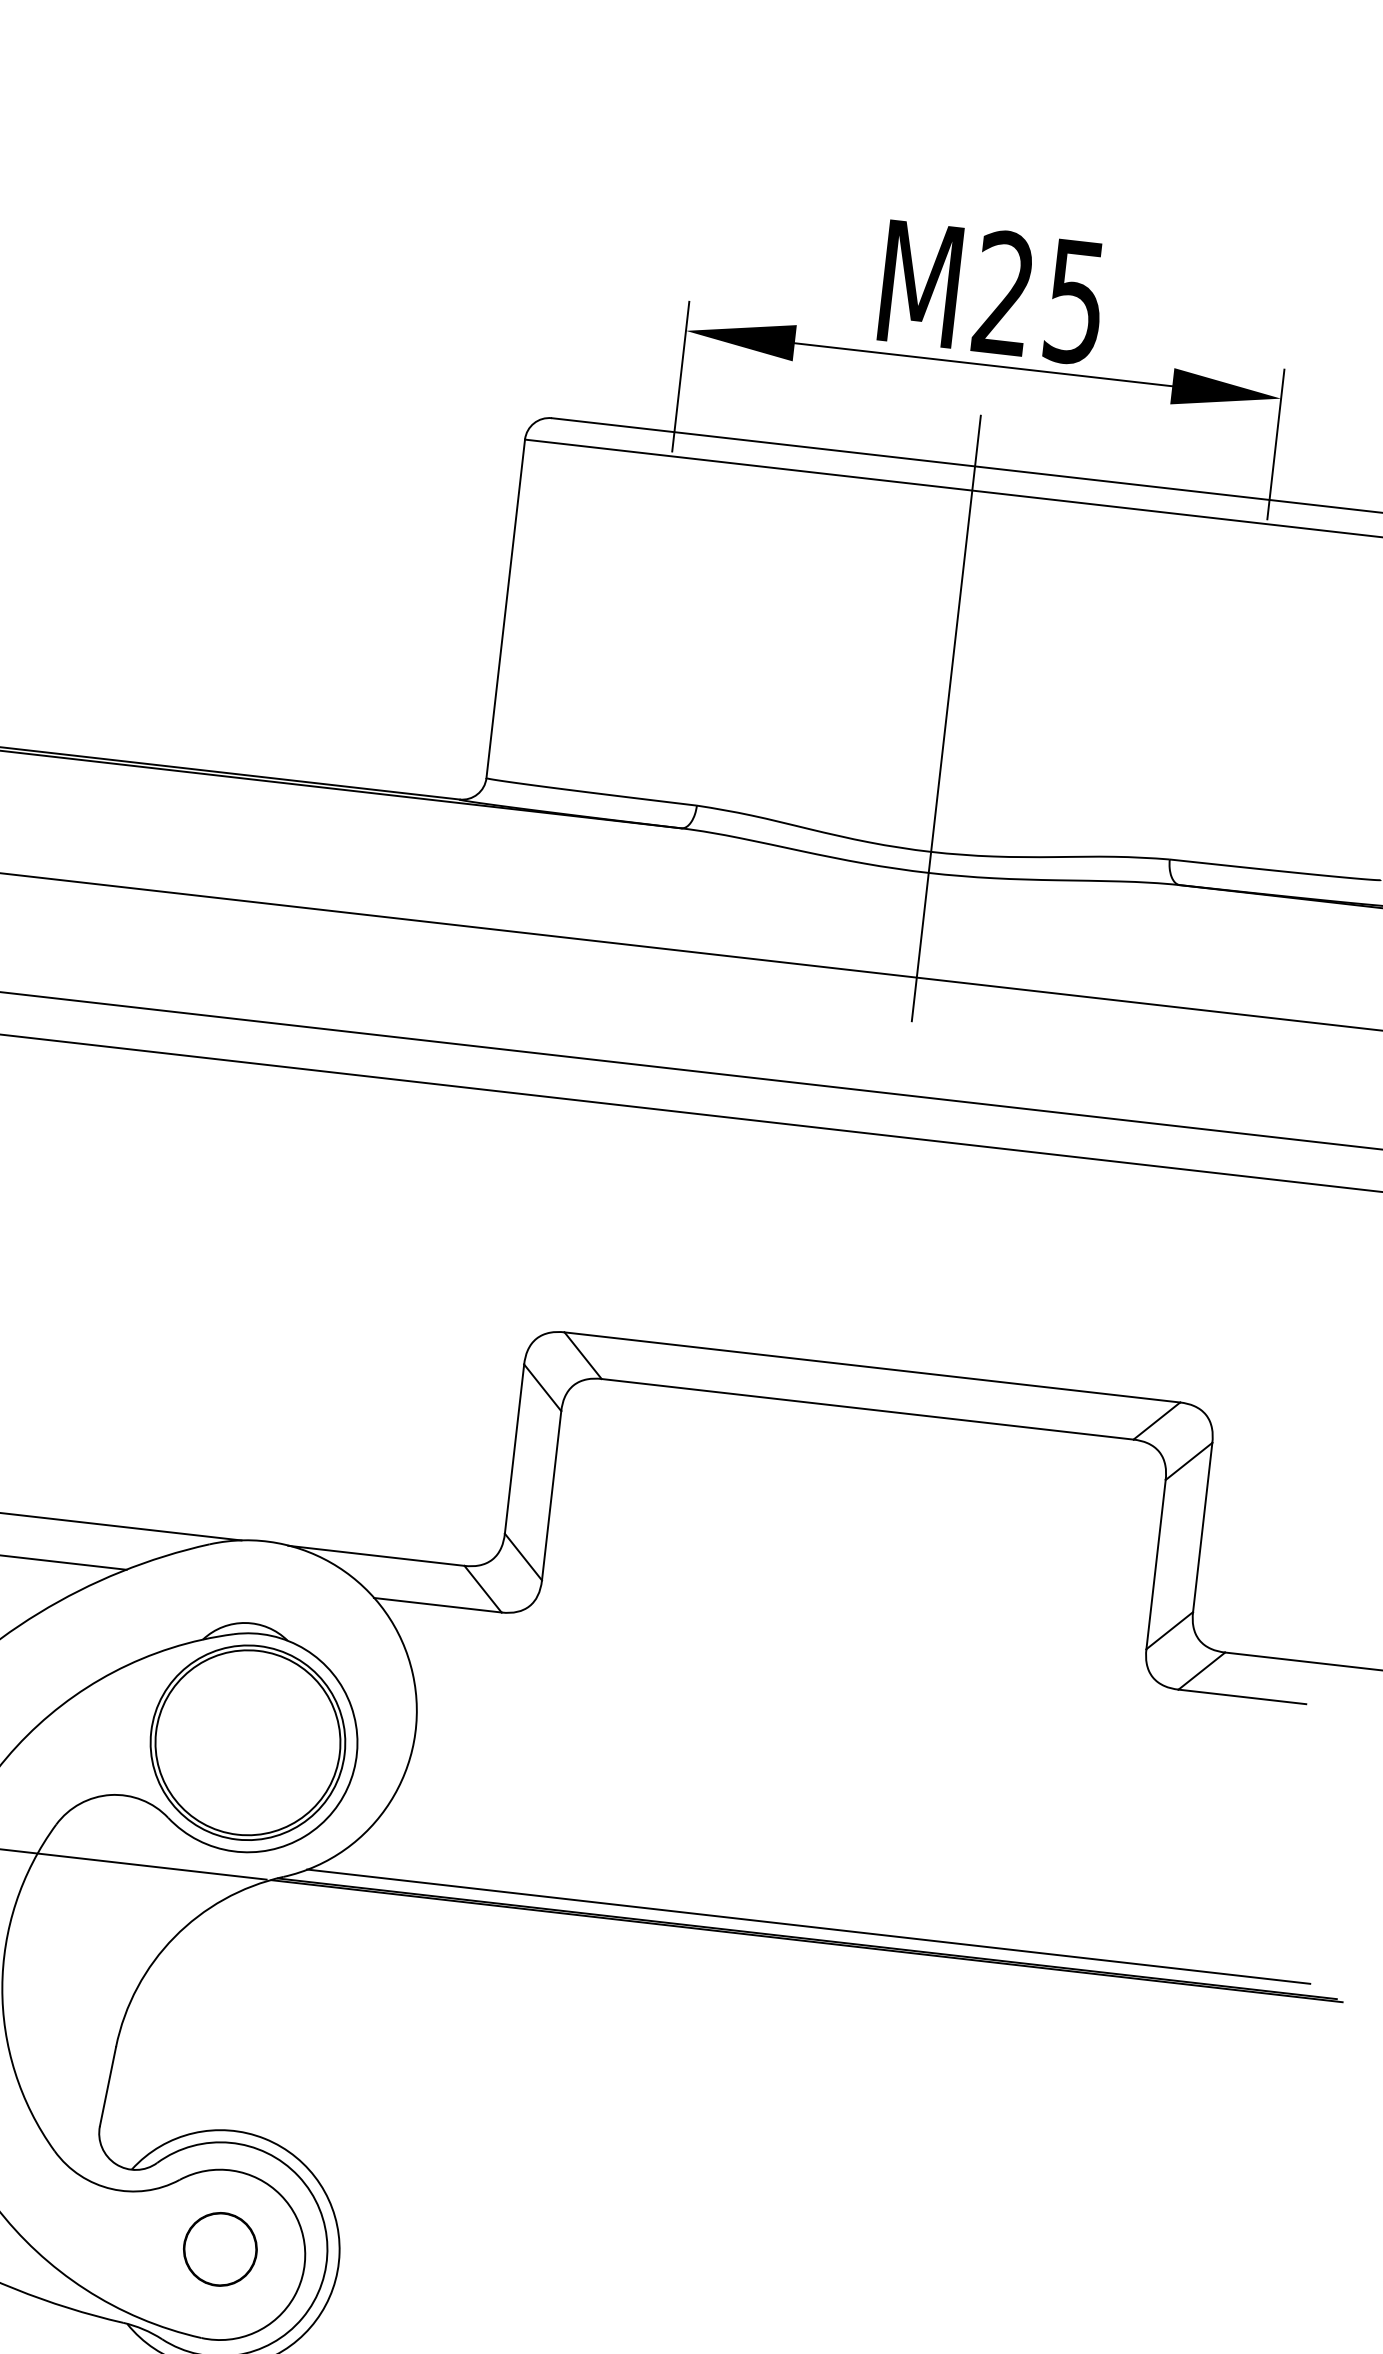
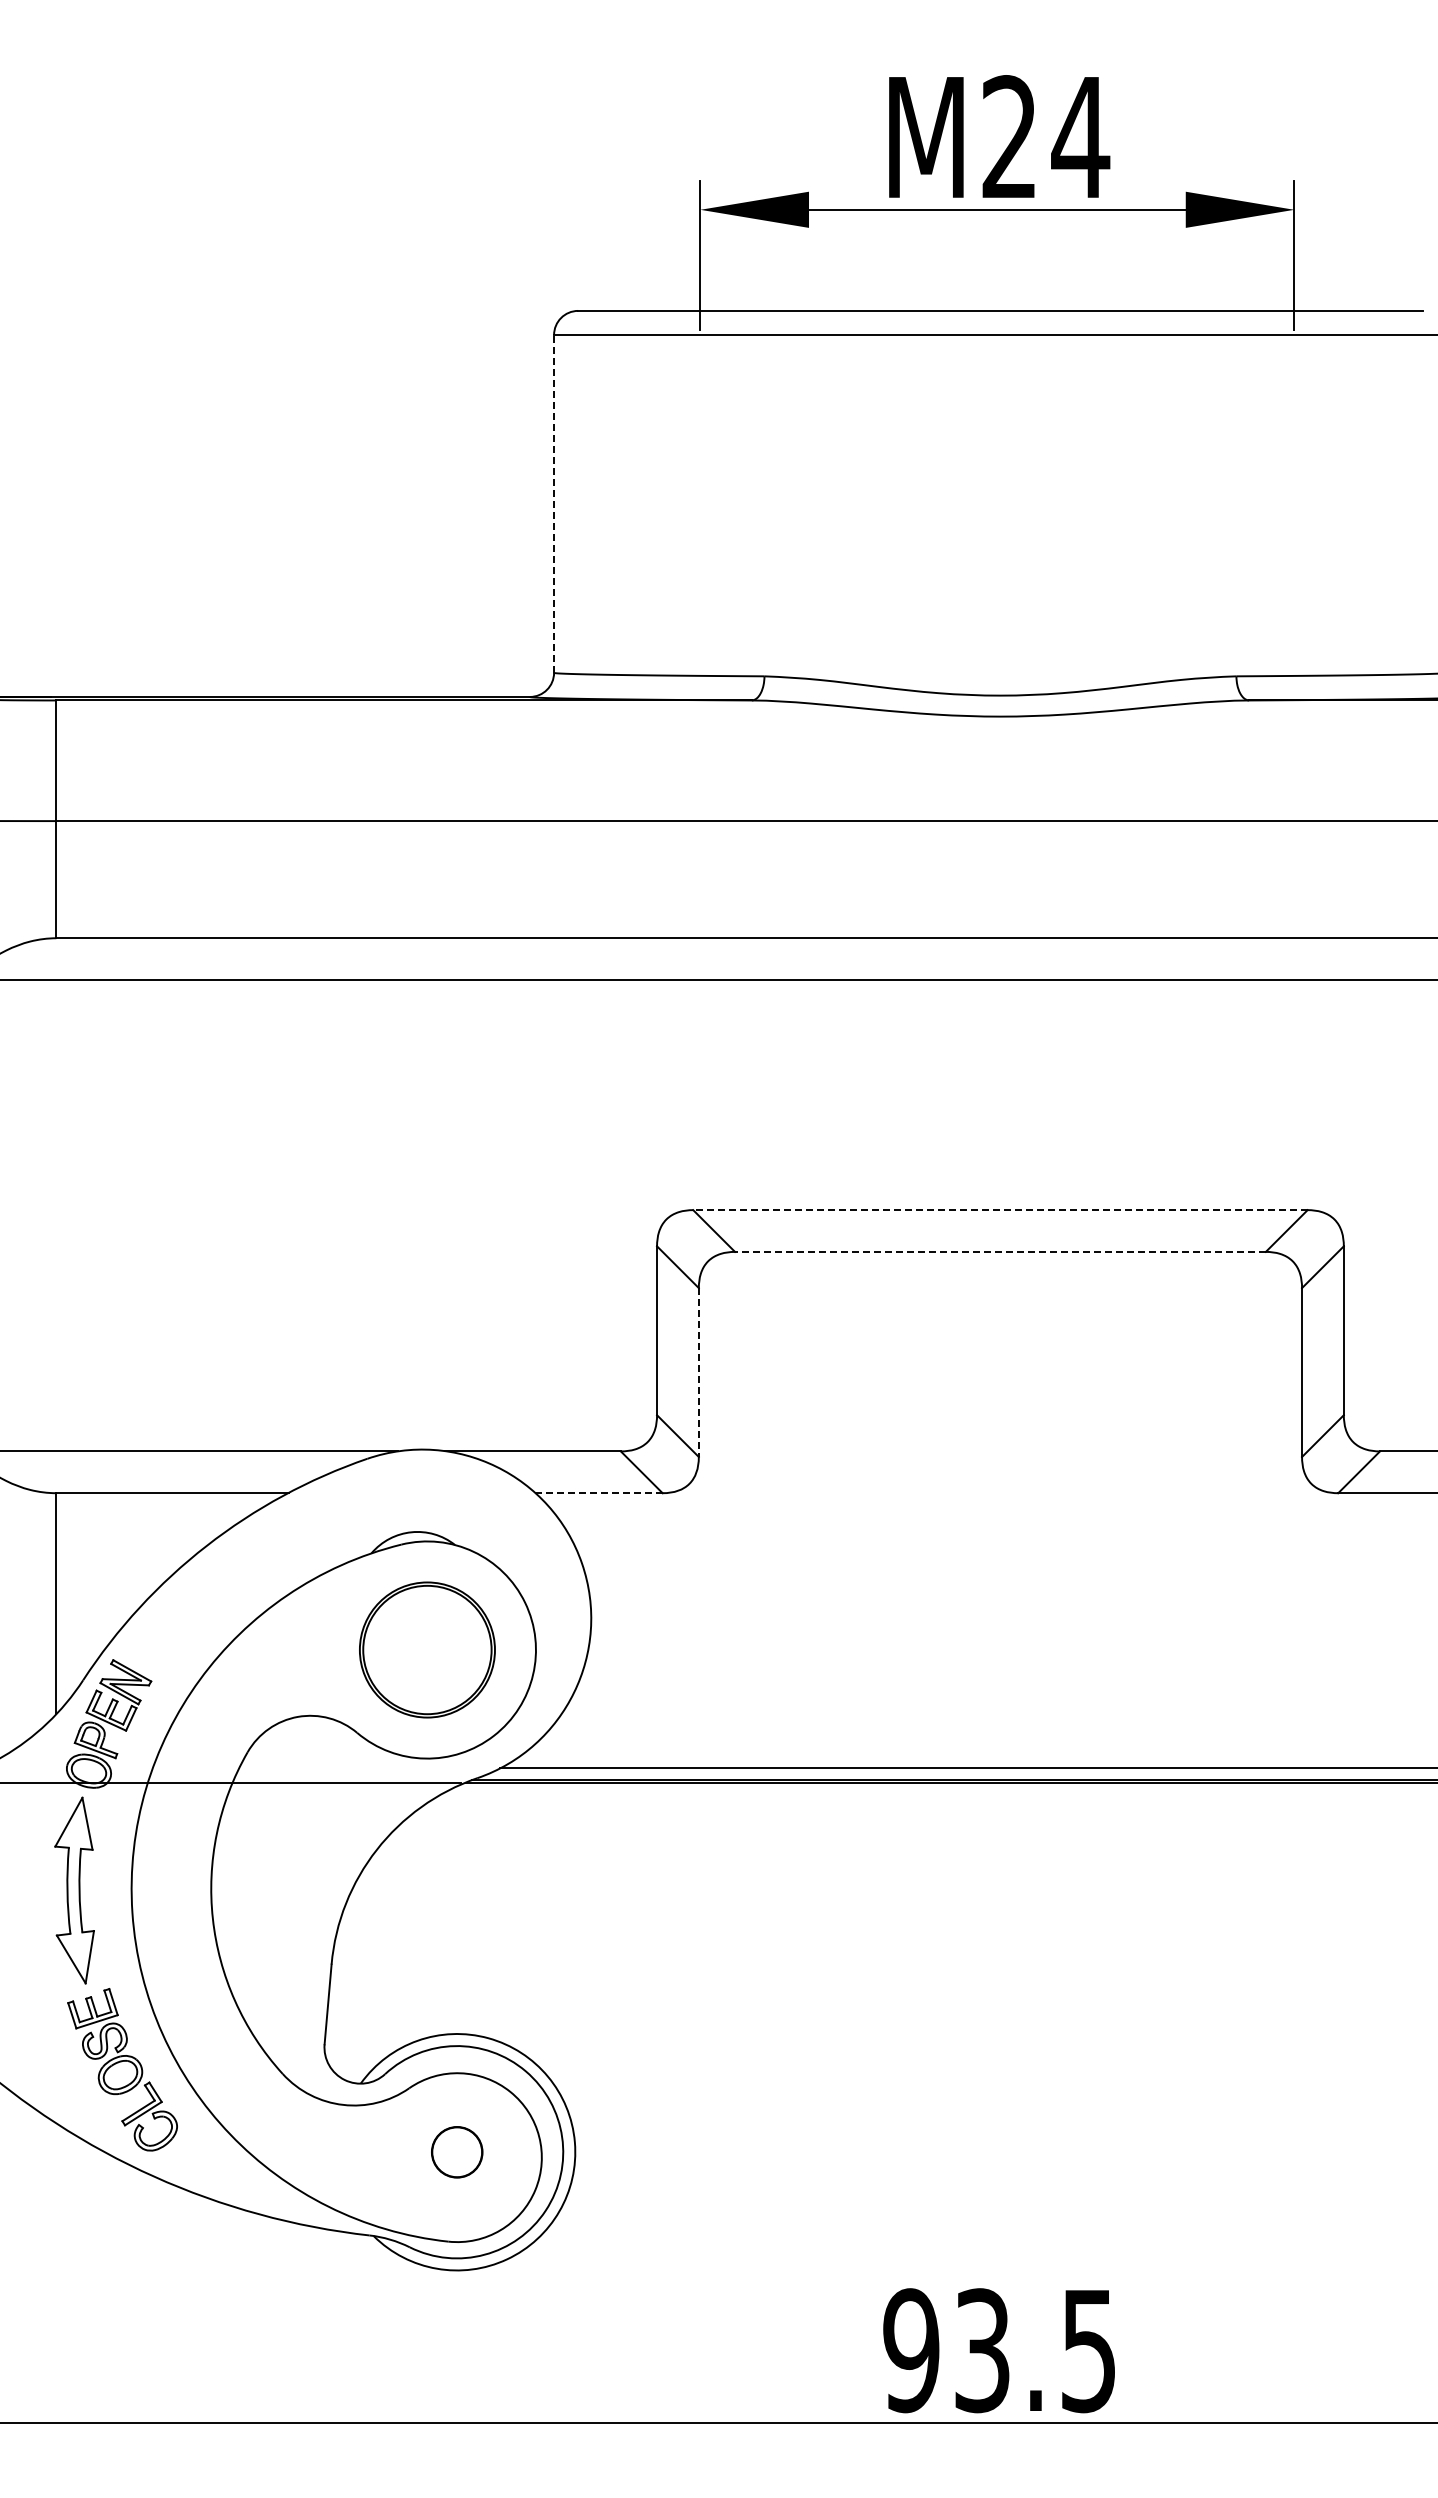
text: (1074, 302) -> (1080, 138), M25 -> M24
line: (506, 608) -> (554, 503), solid -> dashed
line: (946, 718) -> (1000, 562), removed
line: (871, 1367) -> (999, 1210), solid -> dashed
line: (866, 1408) -> (999, 1251), solid -> dashed
line: (551, 1496) -> (698, 1373), solid -> dashed
line: (437, 1605) -> (598, 1493), solid -> dashed
part: (248, 1742) -> (427, 1649), size x0.7
circle: (220, 2249) -> (457, 2152), size x0.7

